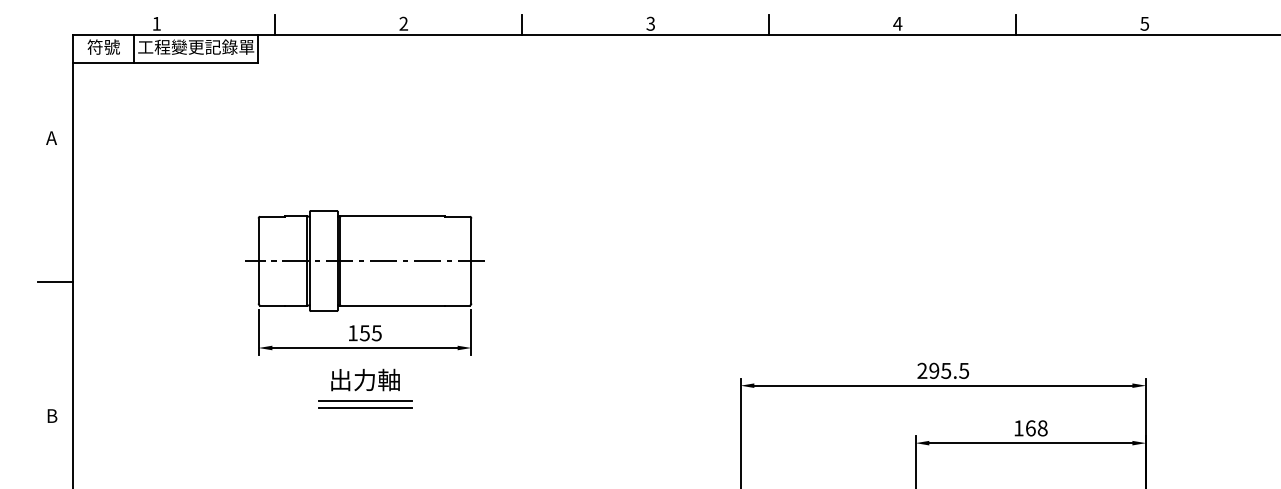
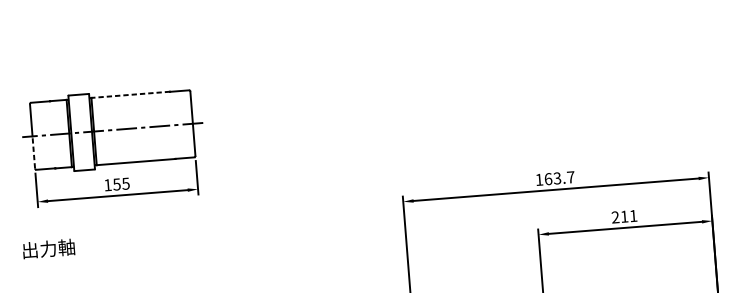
line: (391, 216) -> (130, 94), solid -> dashed
line: (258, 281) -> (33, 151), solid -> dashed
text: (943, 370) -> (555, 178), 295.5 -> 163.7
text: (365, 379) -> (48, 248), moved
line: (364, 401) -> (120, 235), removed
line: (364, 407) -> (121, 240), removed
text: (1030, 428) -> (624, 216), 168 -> 211

